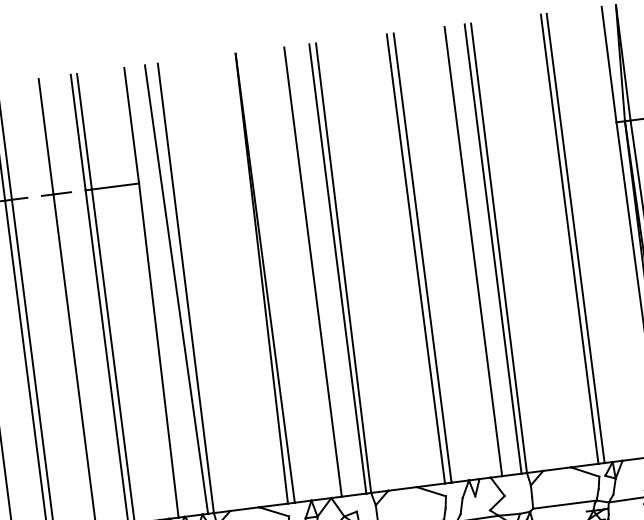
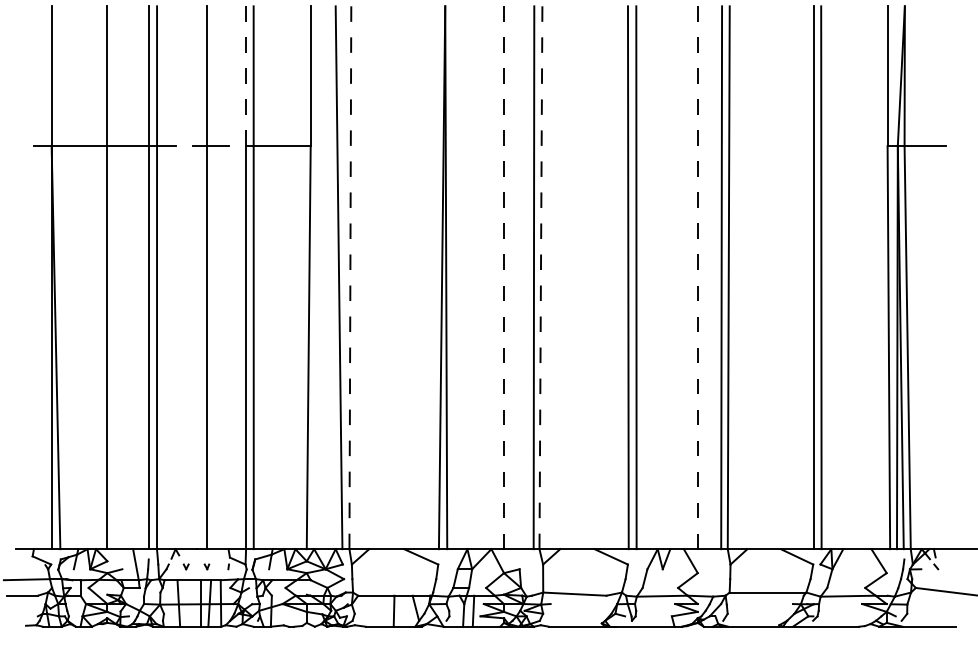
line: (78, 132) -> (246, 76), solid -> dashed
line: (473, 251) -> (697, 277), solid -> dashed
line: (343, 268) -> (540, 278), solid -> dashed
line: (313, 271) -> (504, 277), solid -> dashed
line: (186, 288) -> (350, 278), solid -> dashed

